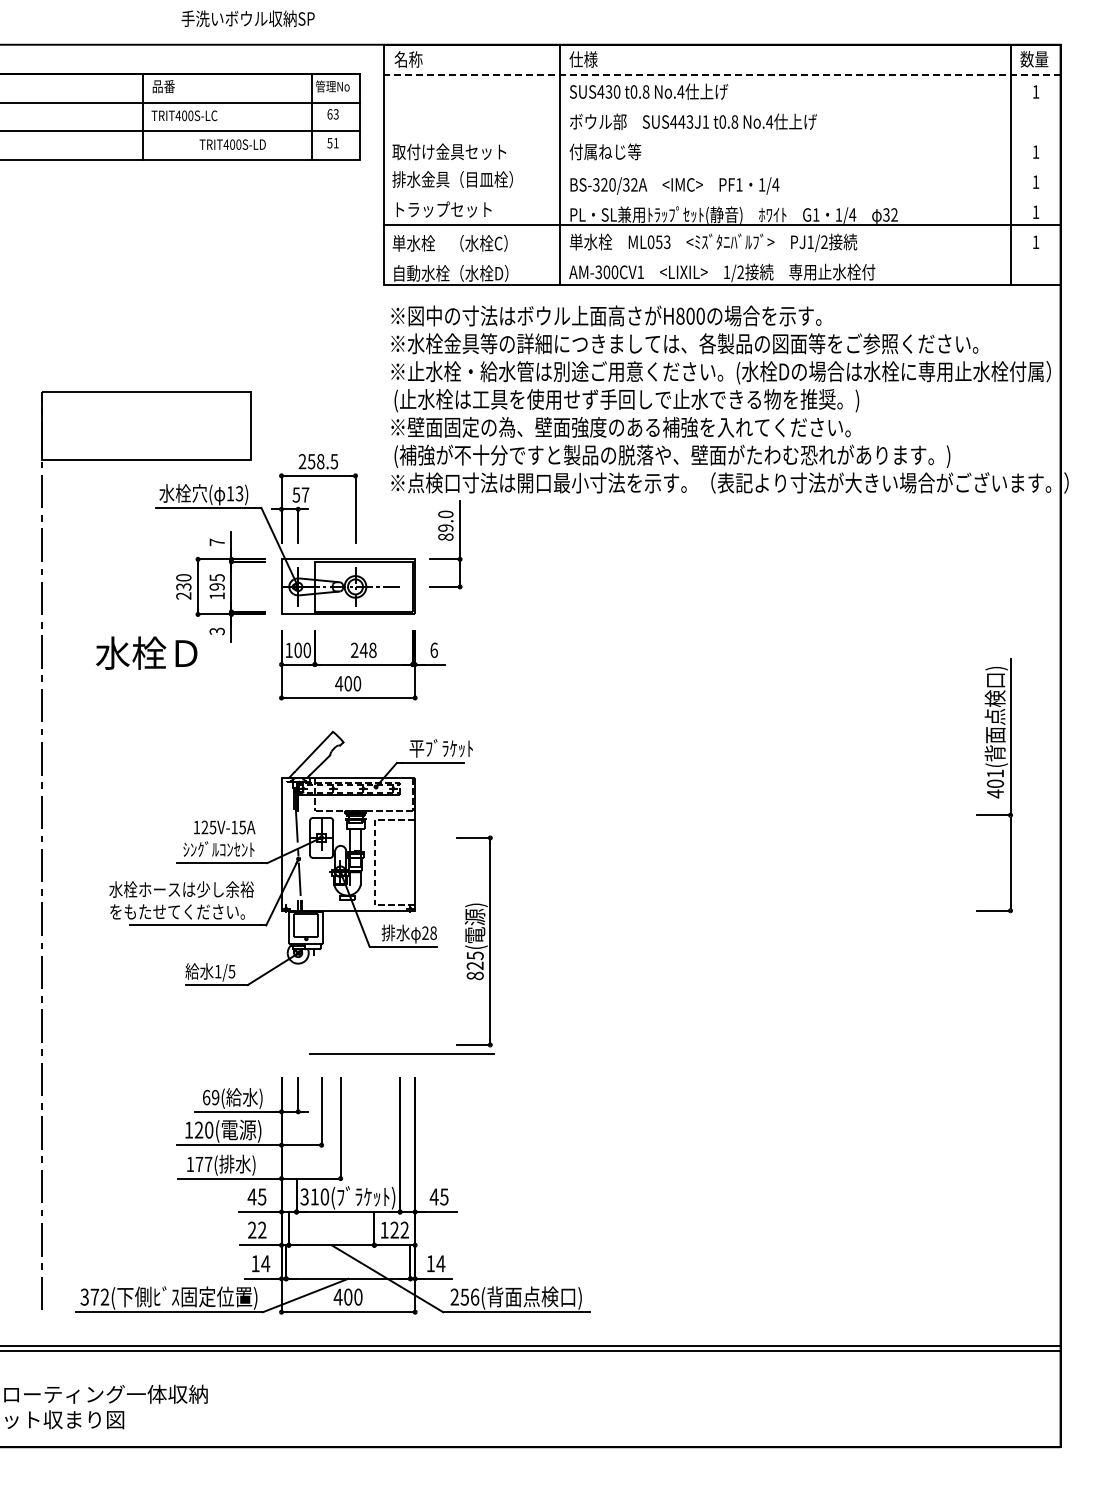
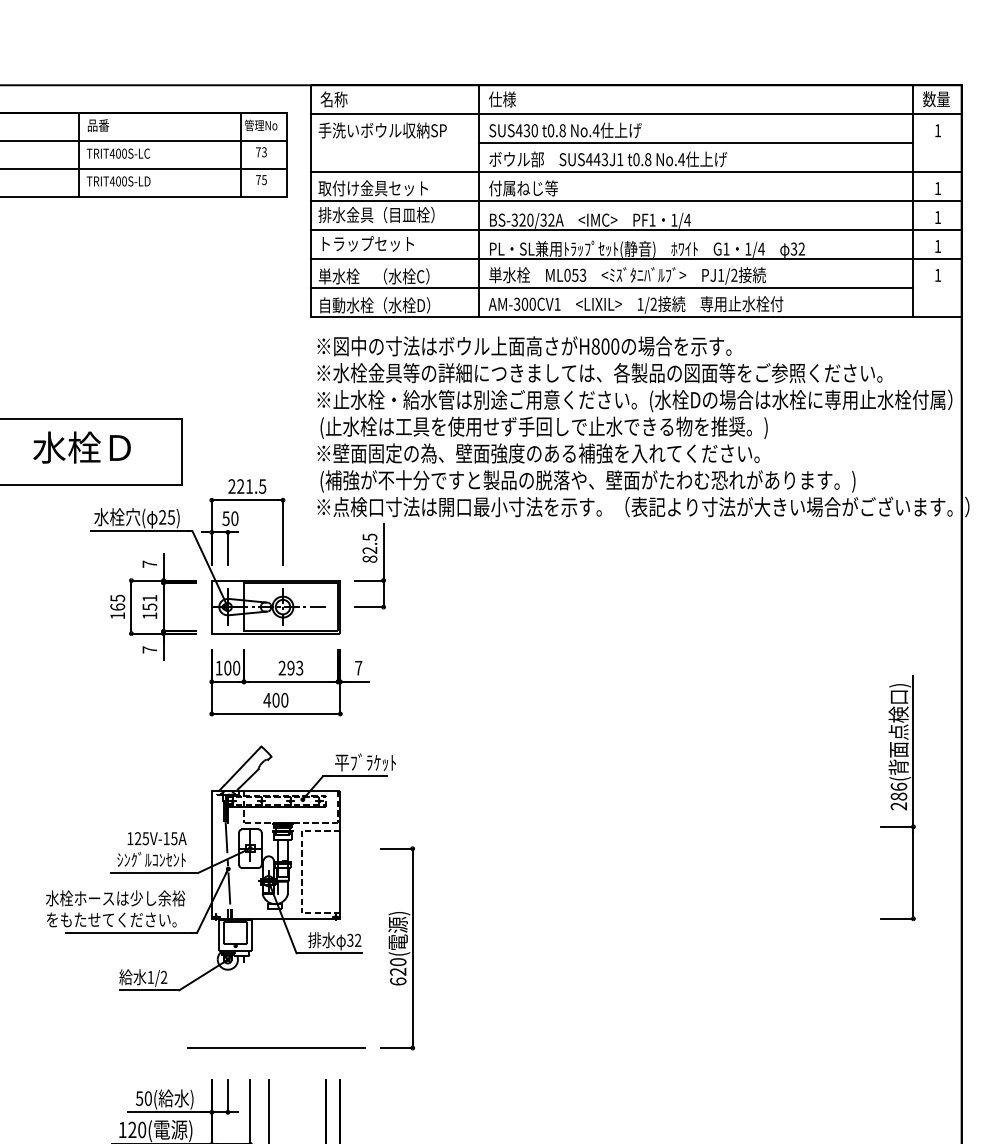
text: (247, 18) -> (382, 130), moved
line: (721, 74) -> (635, 113), dashed -> solid
line: (784, 104) -> (695, 142), added
text: (329, 114) -> (257, 152), 63 -> 73
line: (722, 134) -> (636, 171), added
text: (332, 143) -> (260, 180), 51 -> 75
text: (232, 144) -> (118, 181), moved
line: (722, 164) -> (636, 200), added
line: (722, 195) -> (636, 230), added
line: (697, 255) -> (612, 288), added
text: (315, 461) -> (244, 486), 258.5 -> 221.5
text: (234, 493) -> (166, 517), 13) -> 25)
text: (305, 494) -> (234, 518), 57 -> 50
text: (445, 520) -> (369, 543), 89.0 -> 82.5
text: (216, 582) -> (149, 602), 195 -> 151
text: (183, 586) -> (117, 606), 230 -> 165
text: (216, 631) -> (149, 650), 3 -> 7
text: (367, 650) -> (294, 668), 248 -> 293
text: (433, 650) -> (358, 668), 6 -> 7
text: (146, 652) -> (81, 446), moved
text: (995, 783) -> (898, 796), 401( -> 286(
text: (429, 933) -> (354, 940), 28 -> 32
text: (474, 965) -> (397, 971), 825( -> 620(
text: (231, 971) -> (163, 977), 1/5 -> 1/2
line: (401, 1053) -> (275, 1047), moved
text: (210, 1097) -> (143, 1098), 69( -> 50(

